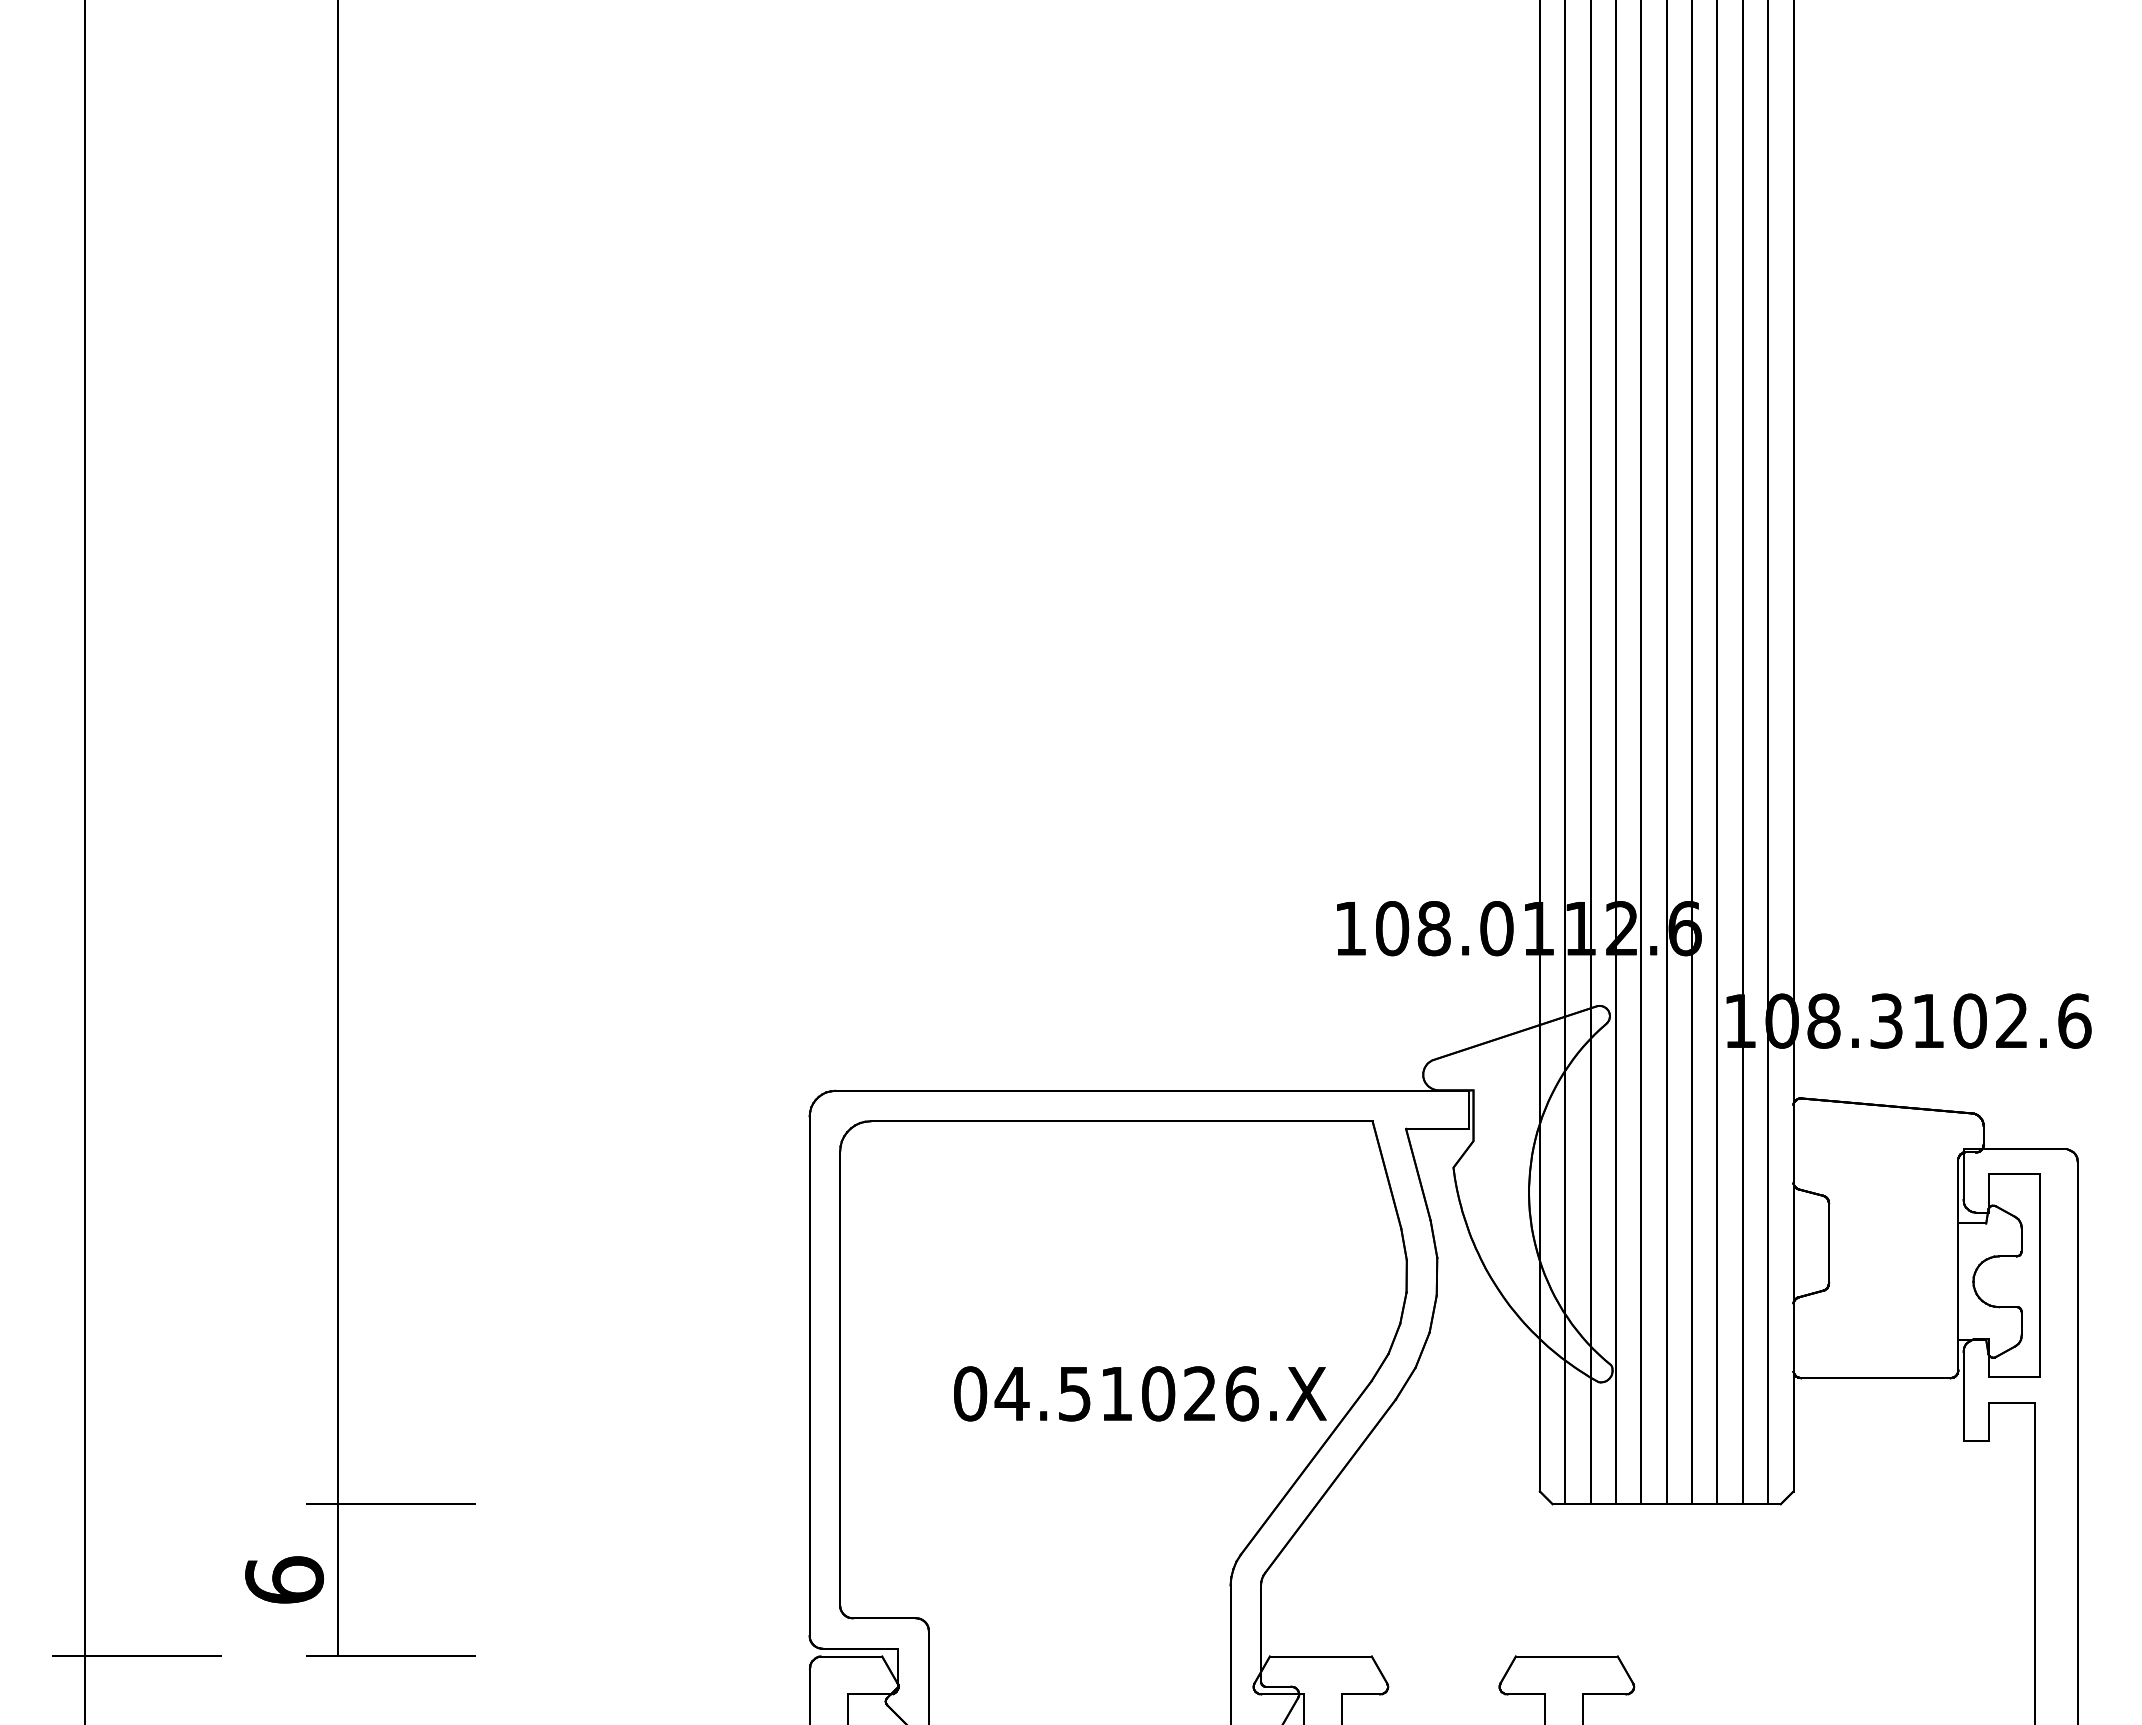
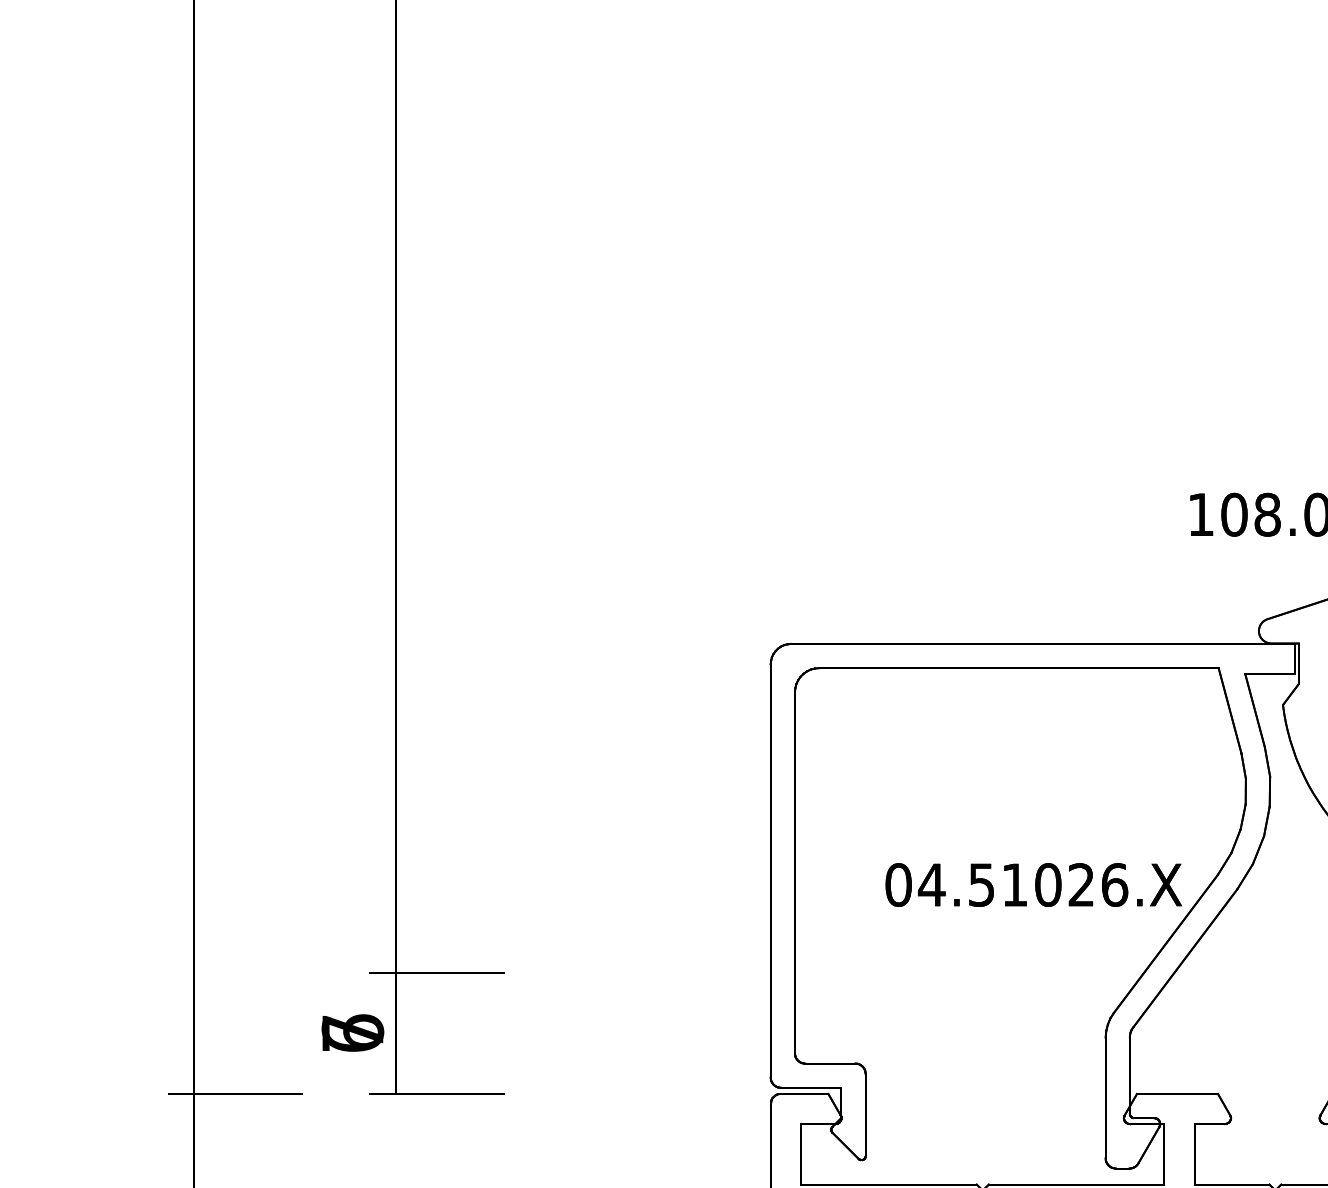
text: (284, 1579) -> (352, 1032), 6 -> 7

